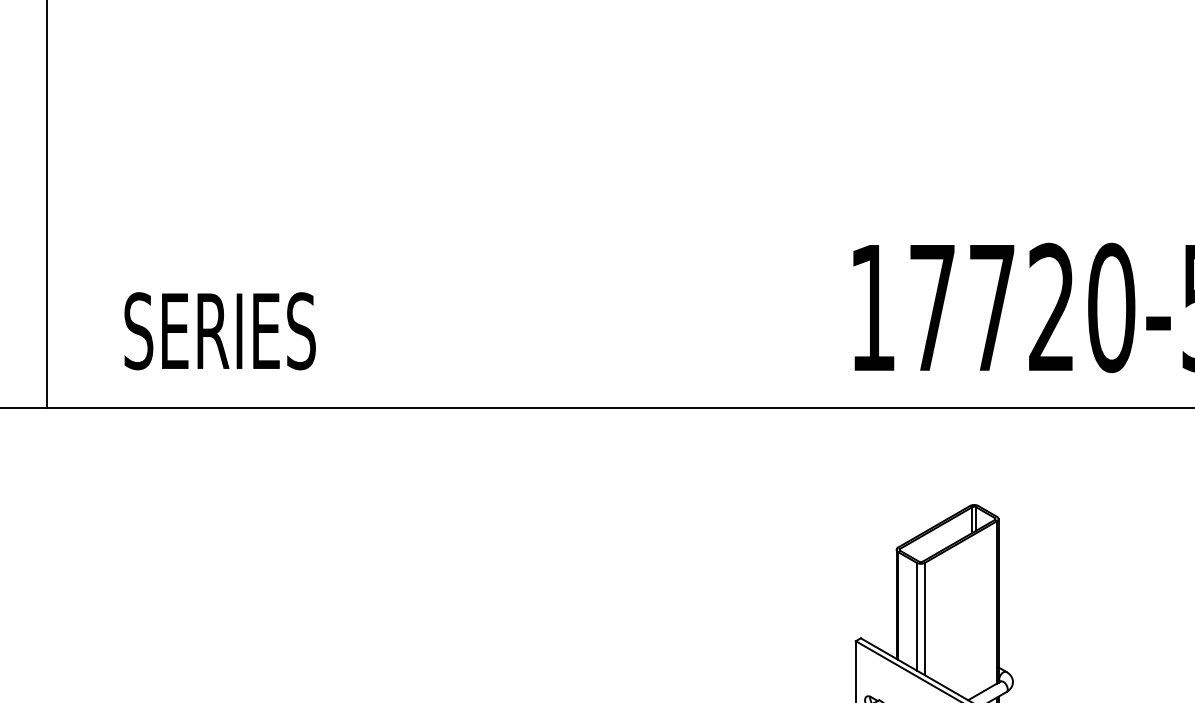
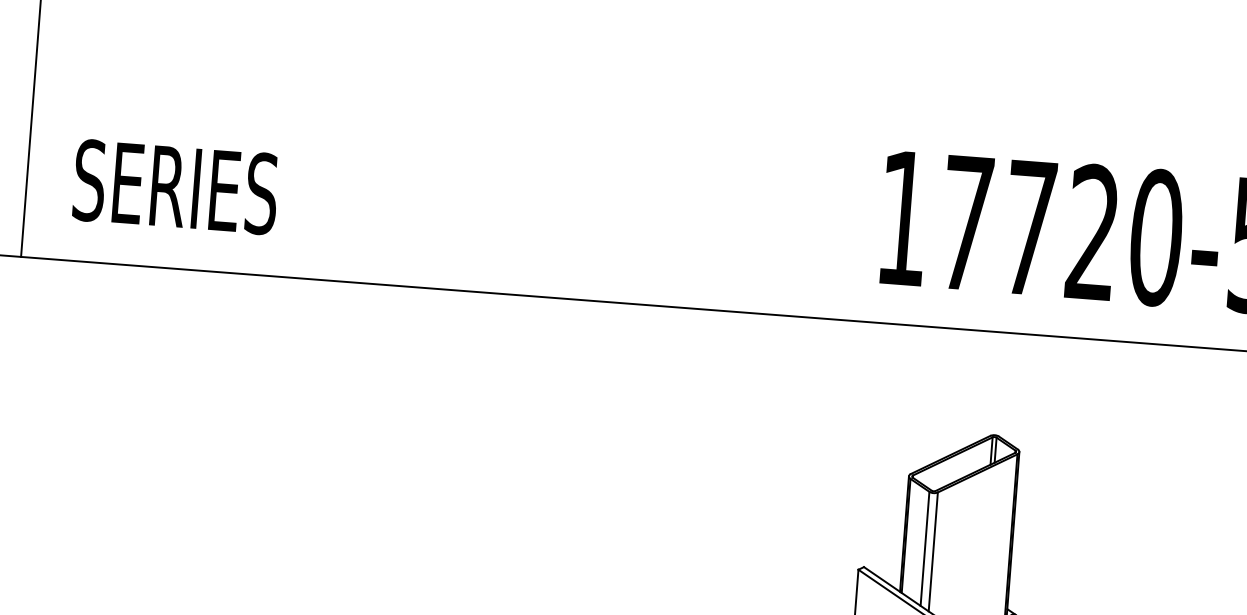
text: (219, 331) -> (175, 187), moved

